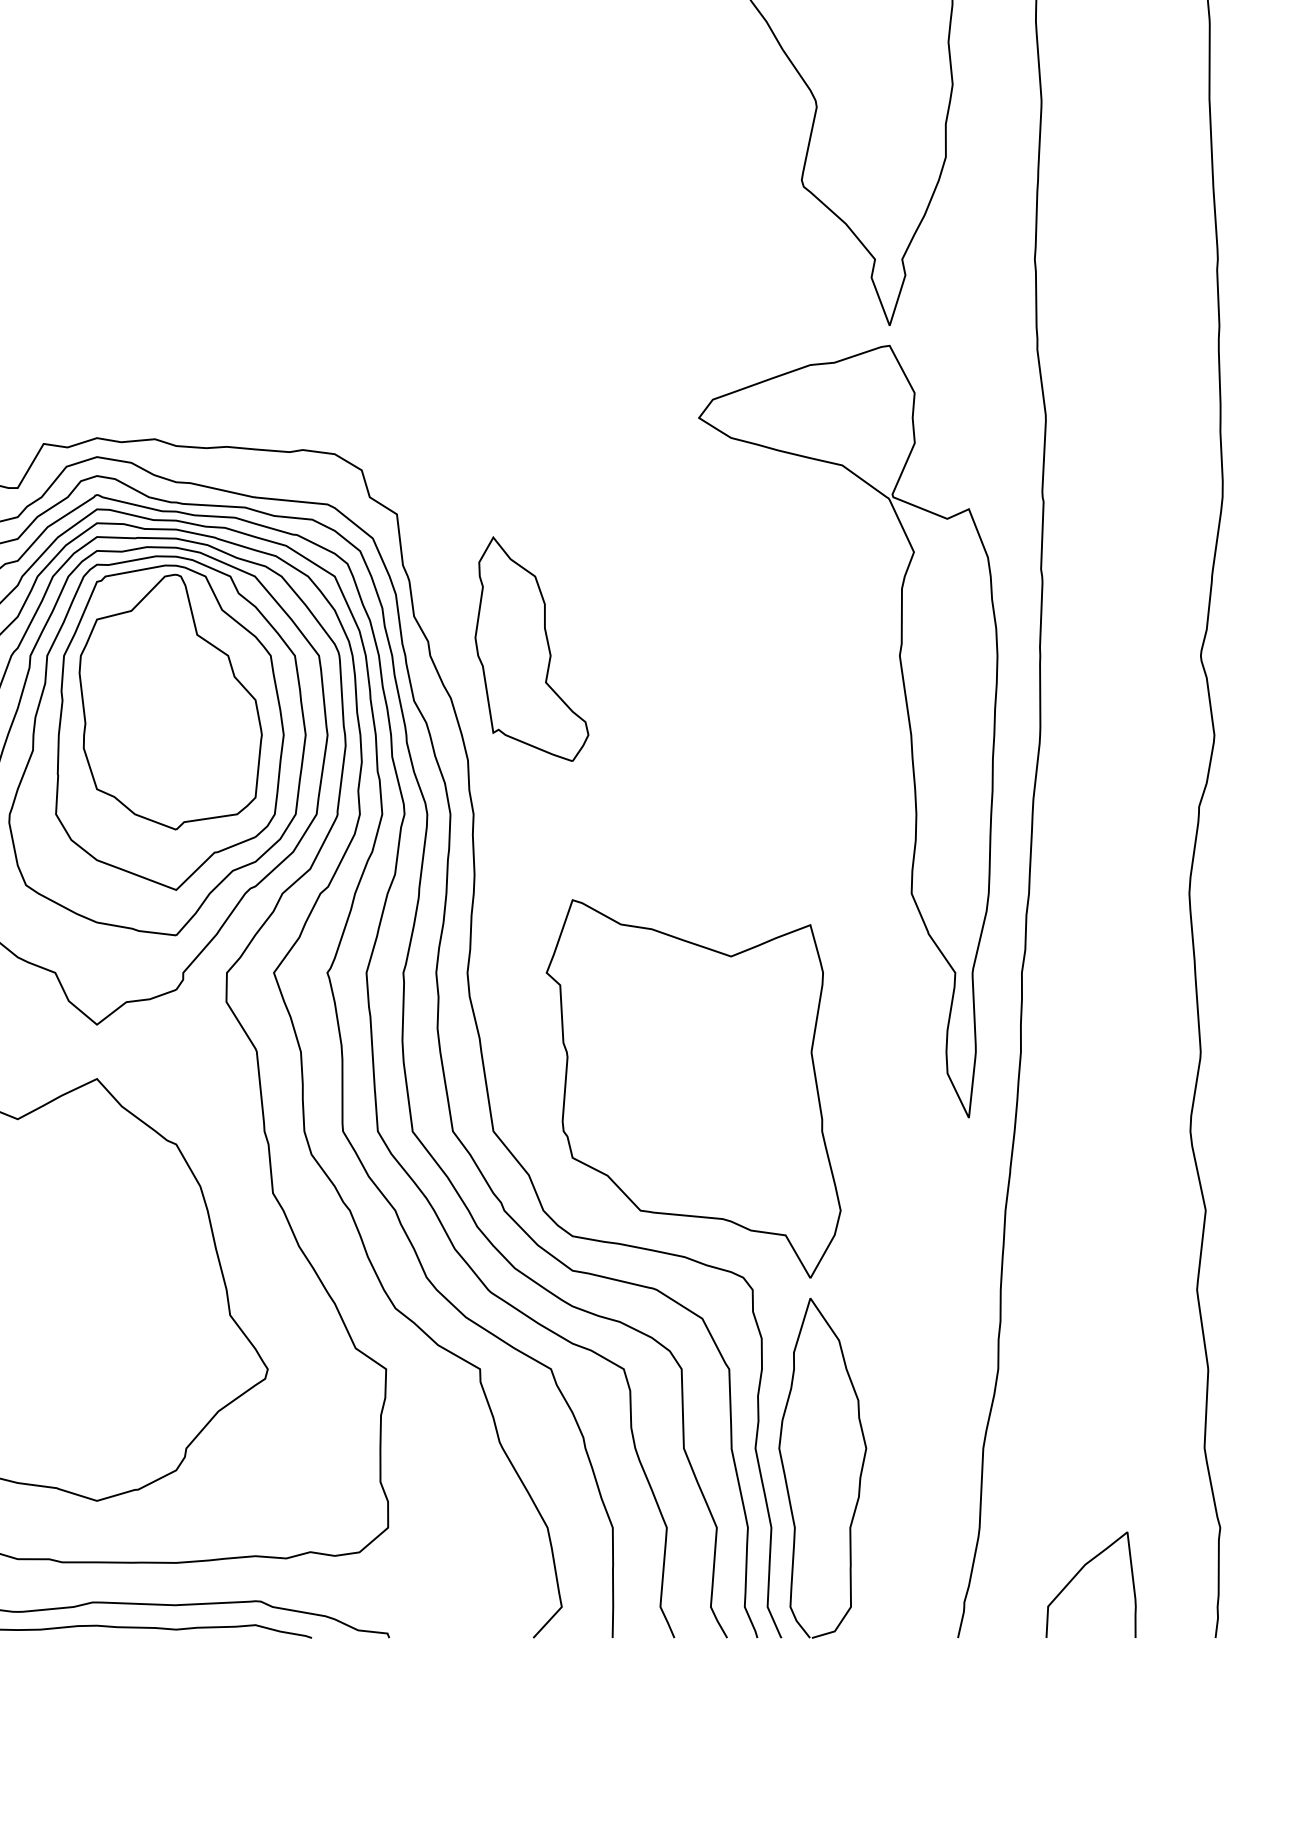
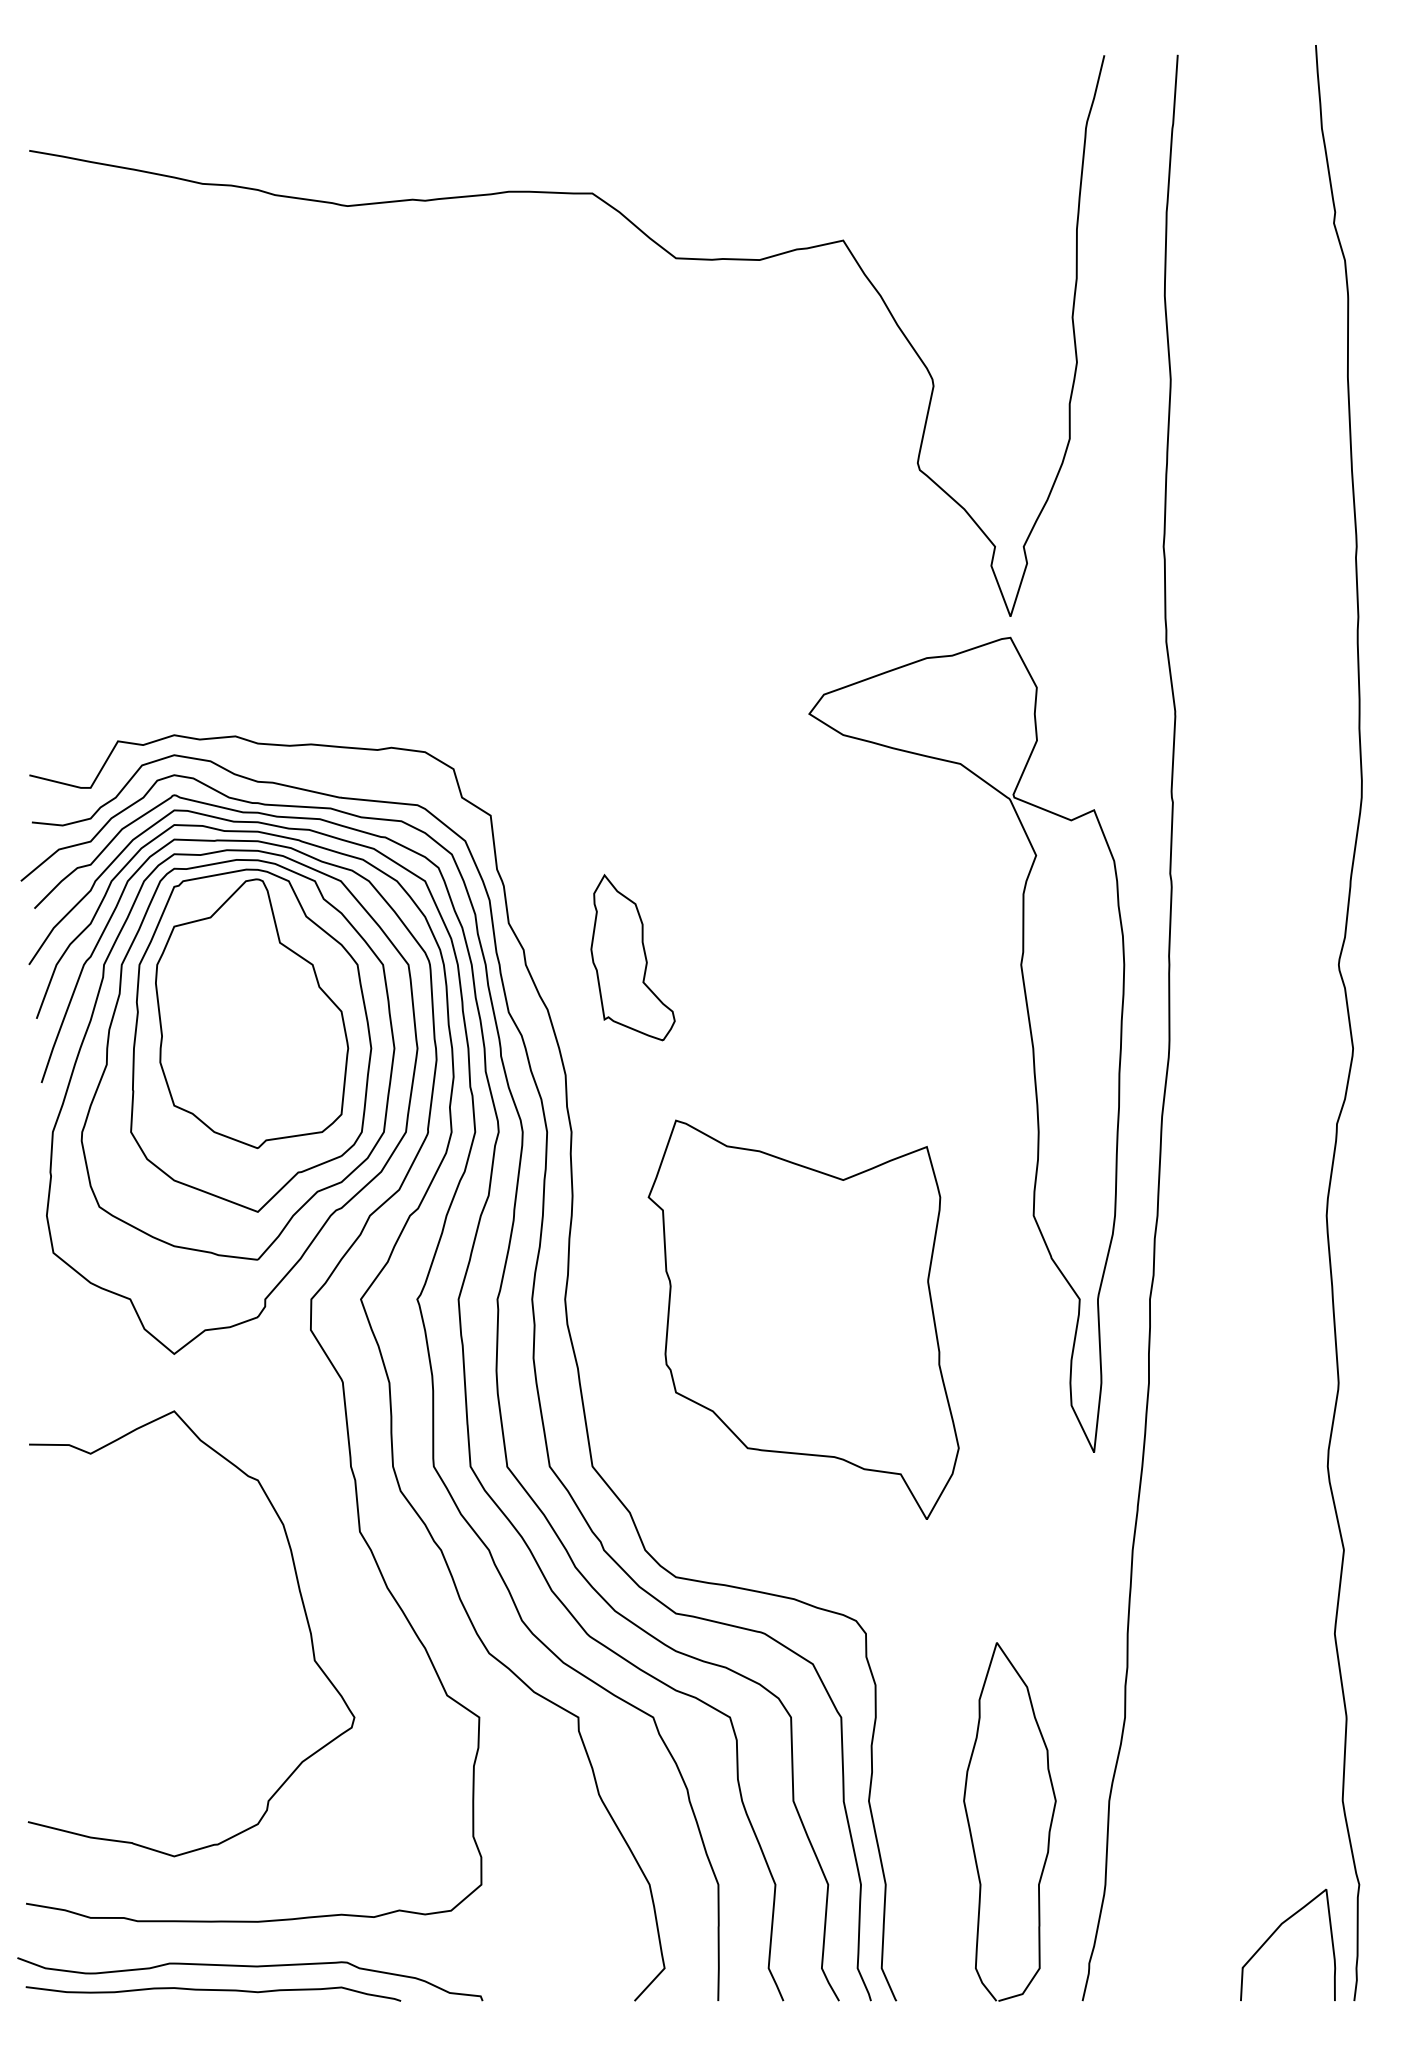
part: (531, 648) -> (632, 957), size x0.7
part: (693, 1088) -> (803, 1319), moved
curve: (786, 1477) -> (971, 1831), moved
curve: (1080, 1572) -> (1276, 1931), moved

